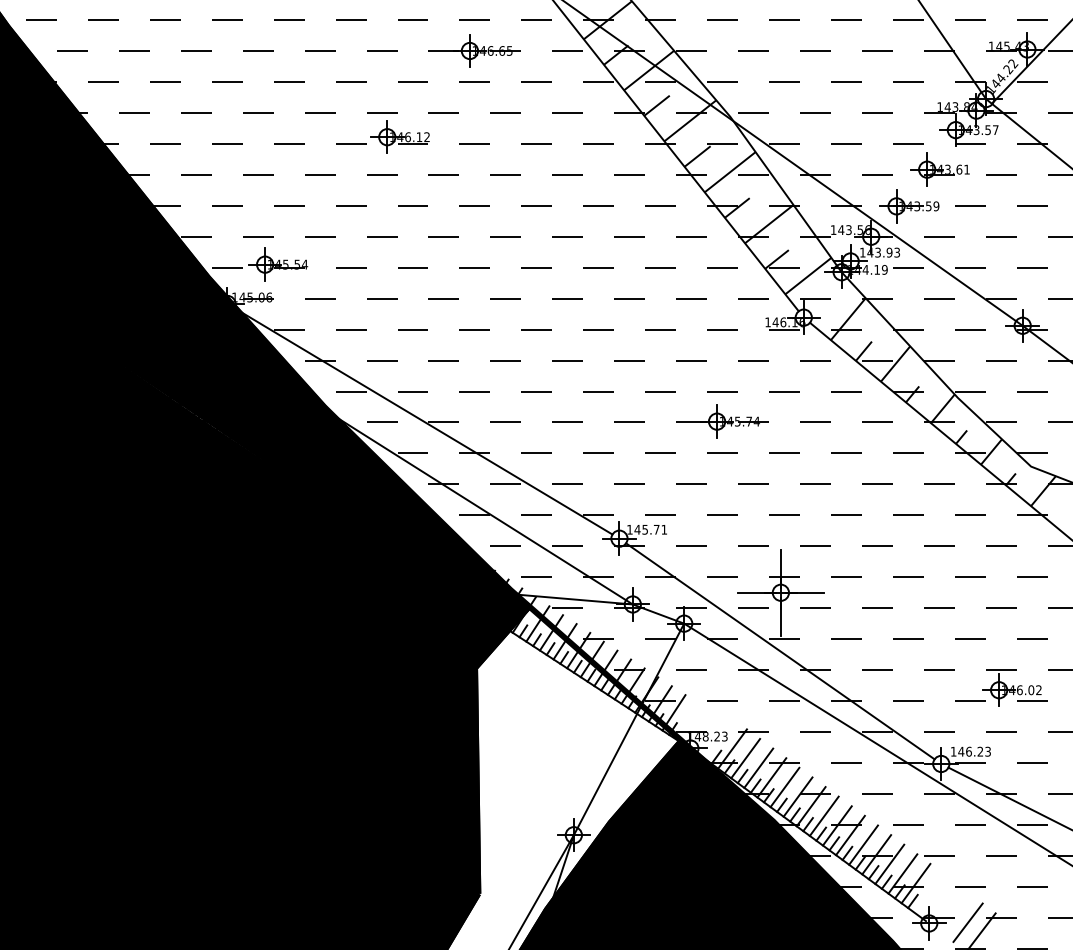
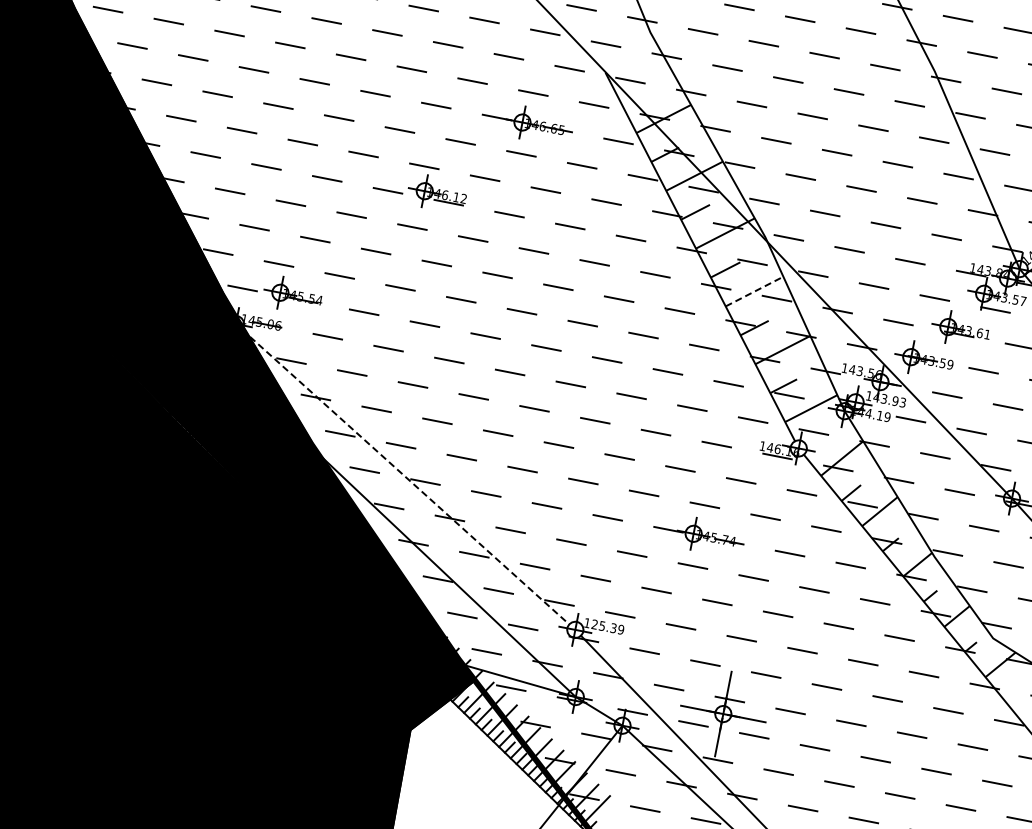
line: (730, 171) -> (754, 290), solid -> dashed
line: (423, 421) -> (405, 477), solid -> dashed
text: (650, 529) -> (607, 626), 145.71 -> 125.39

